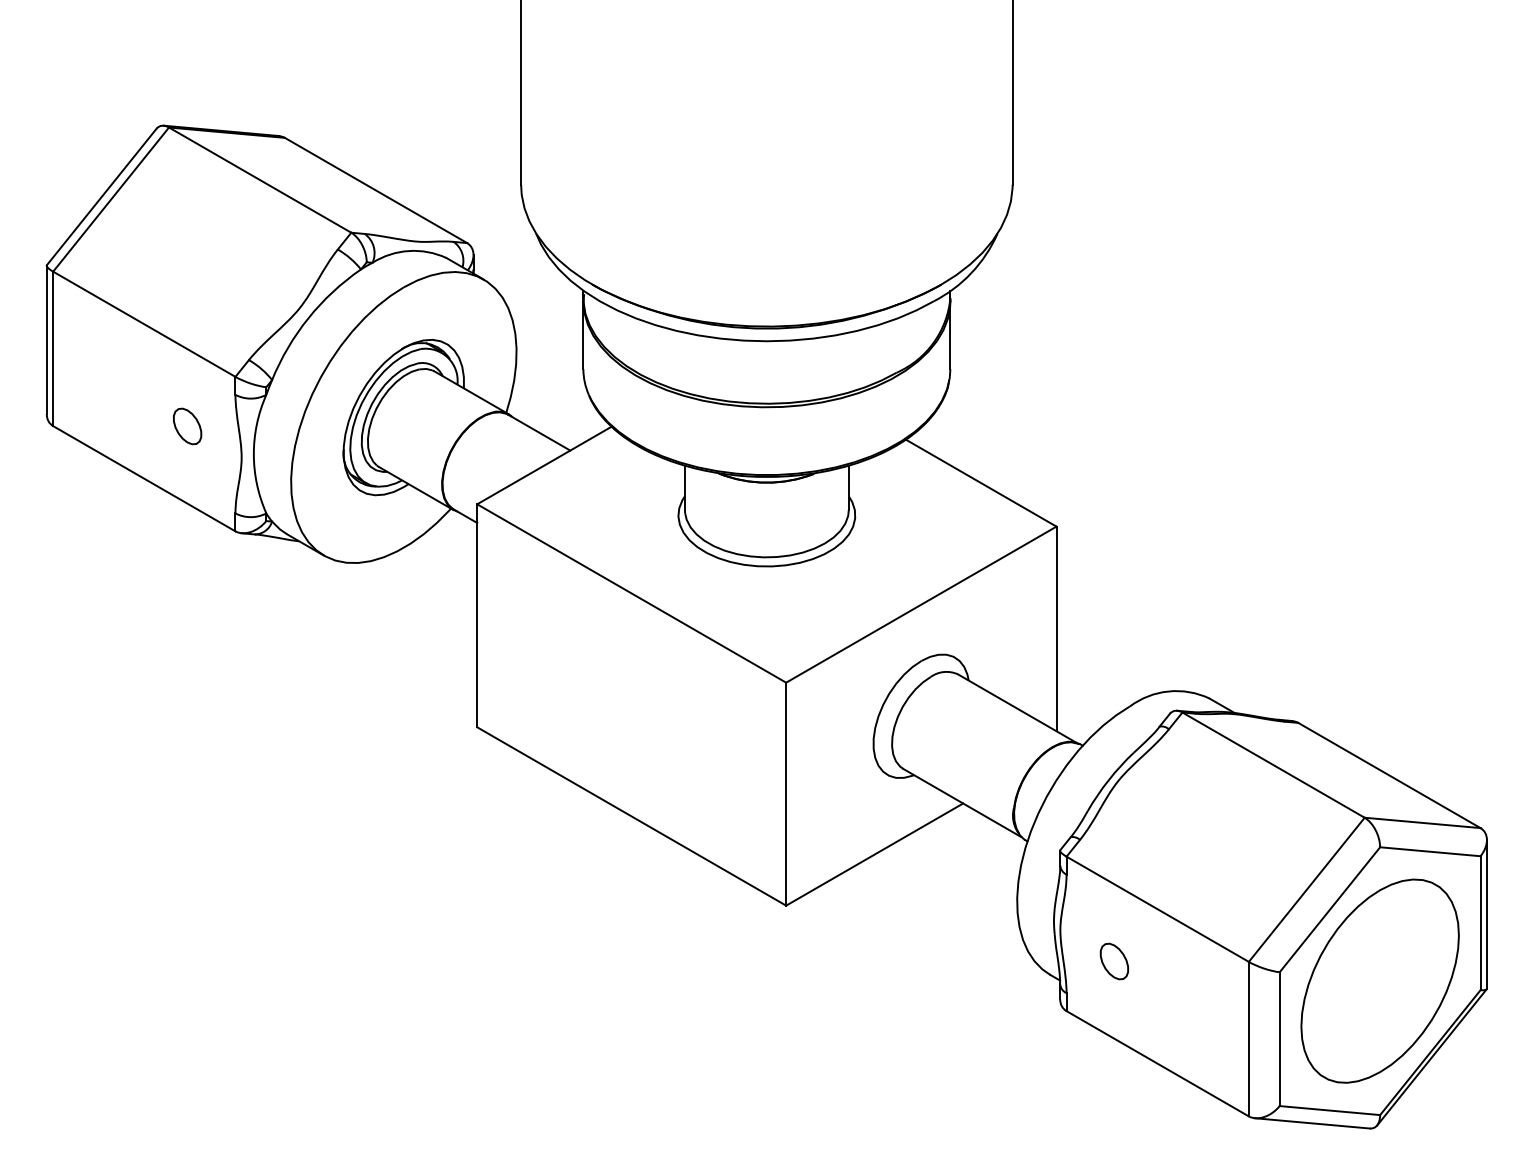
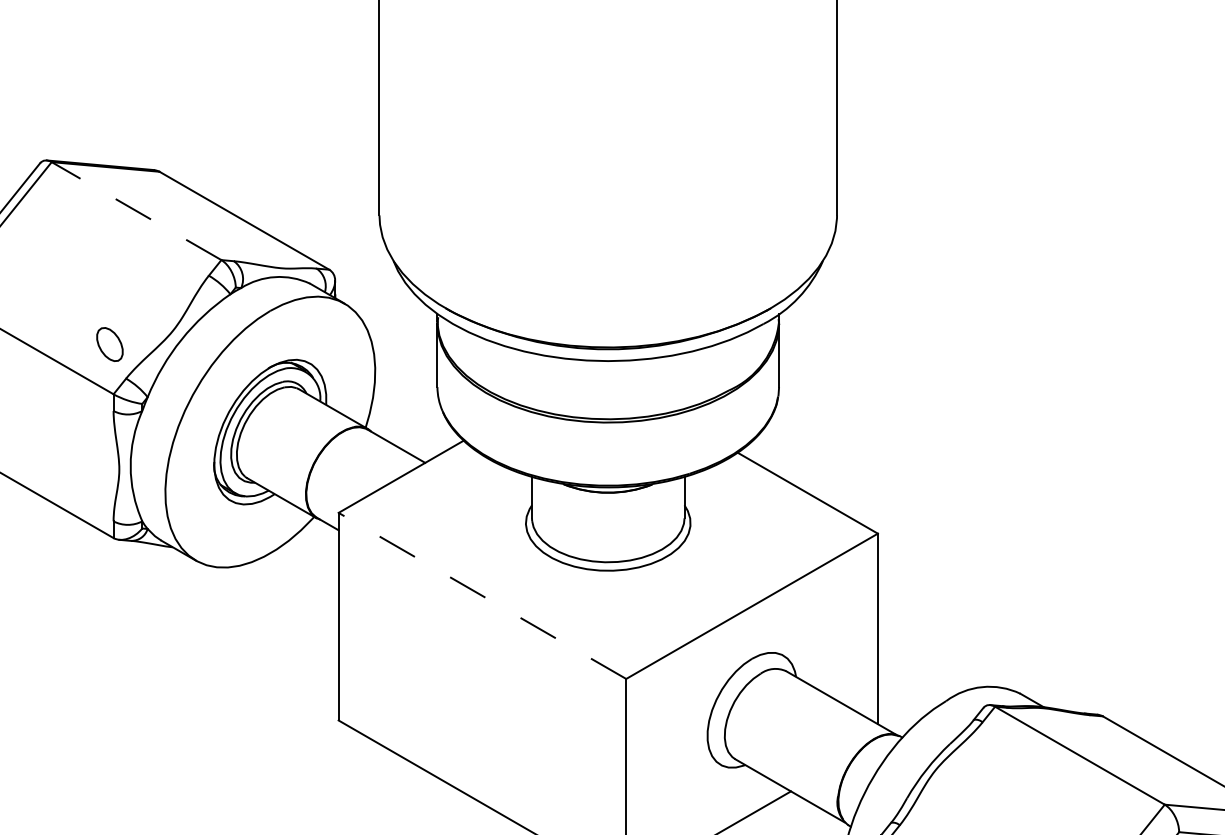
line: (259, 179) -> (135, 210), solid -> dashed
part: (187, 426) -> (109, 344), moved
line: (631, 593) -> (482, 595), solid -> dashed

